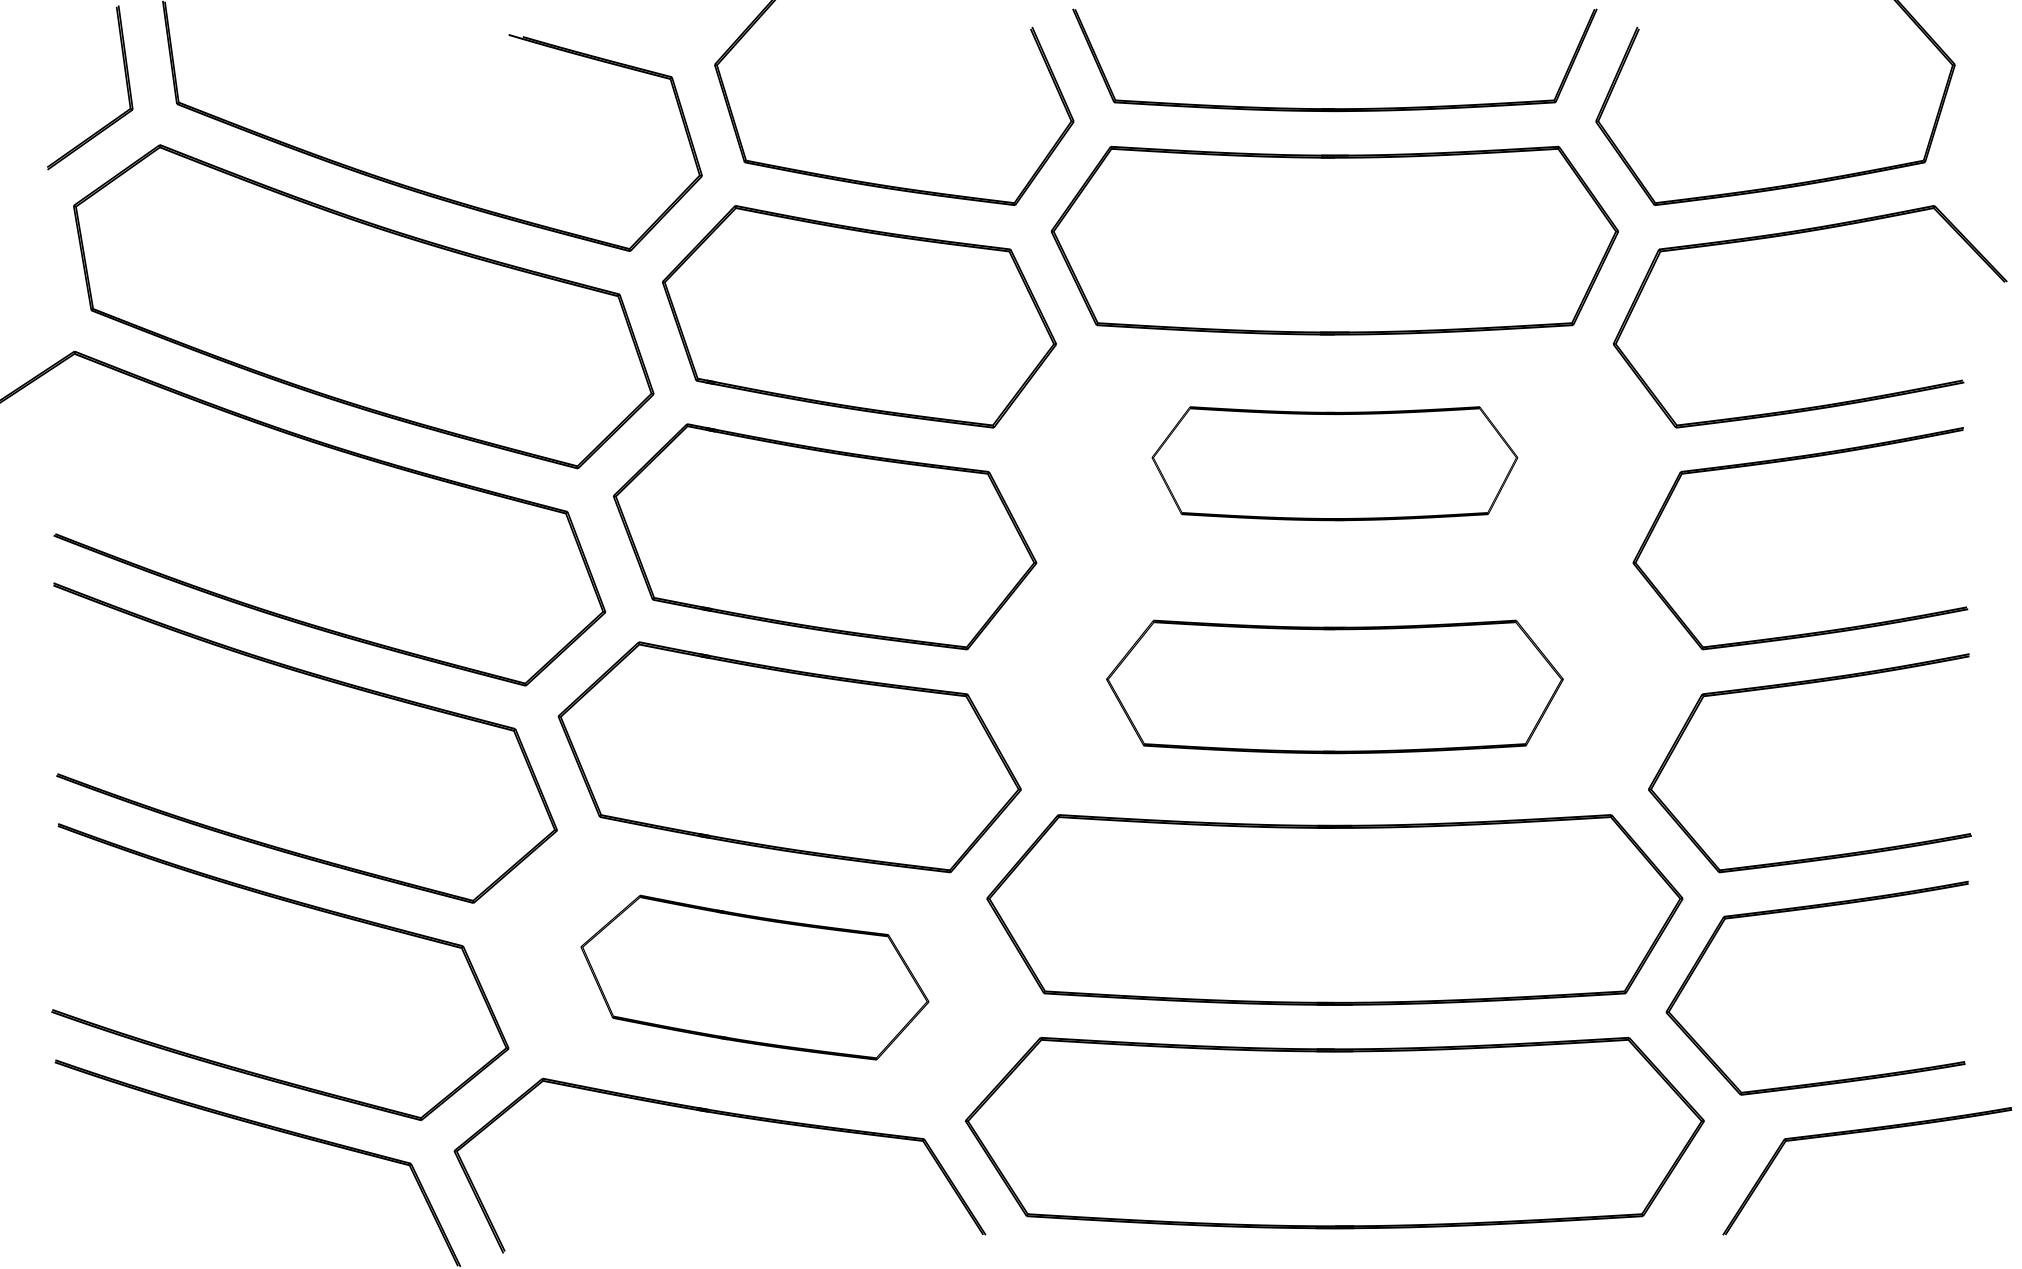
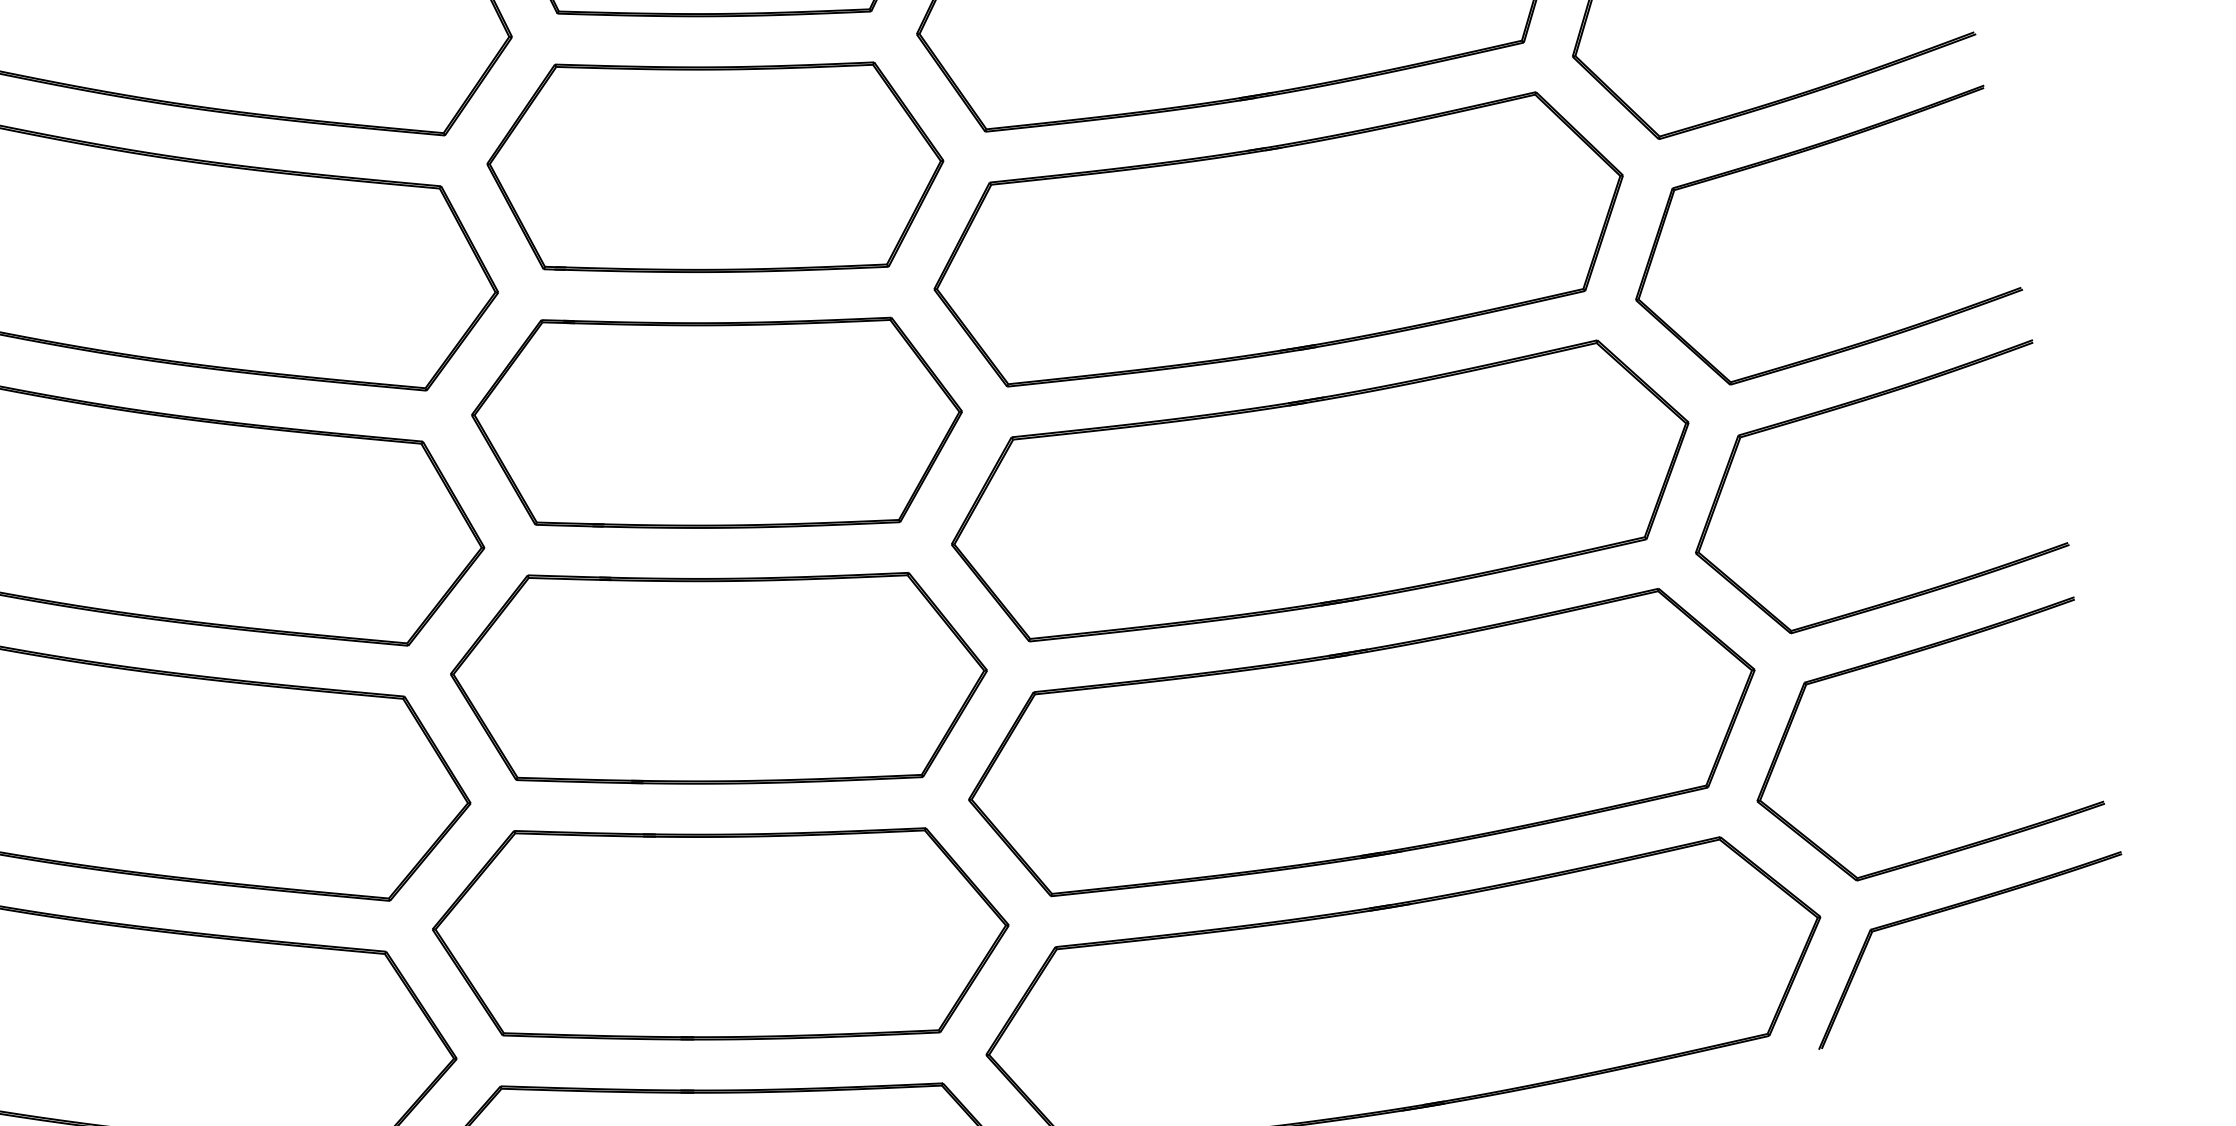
part: (1334, 463) -> (1280, 243), size x1.67
part: (1334, 686) -> (1321, 495), size x1.43
part: (754, 977) -> (721, 932), size x1.43
part: (1865, 1132) -> (1960, 907), moved

